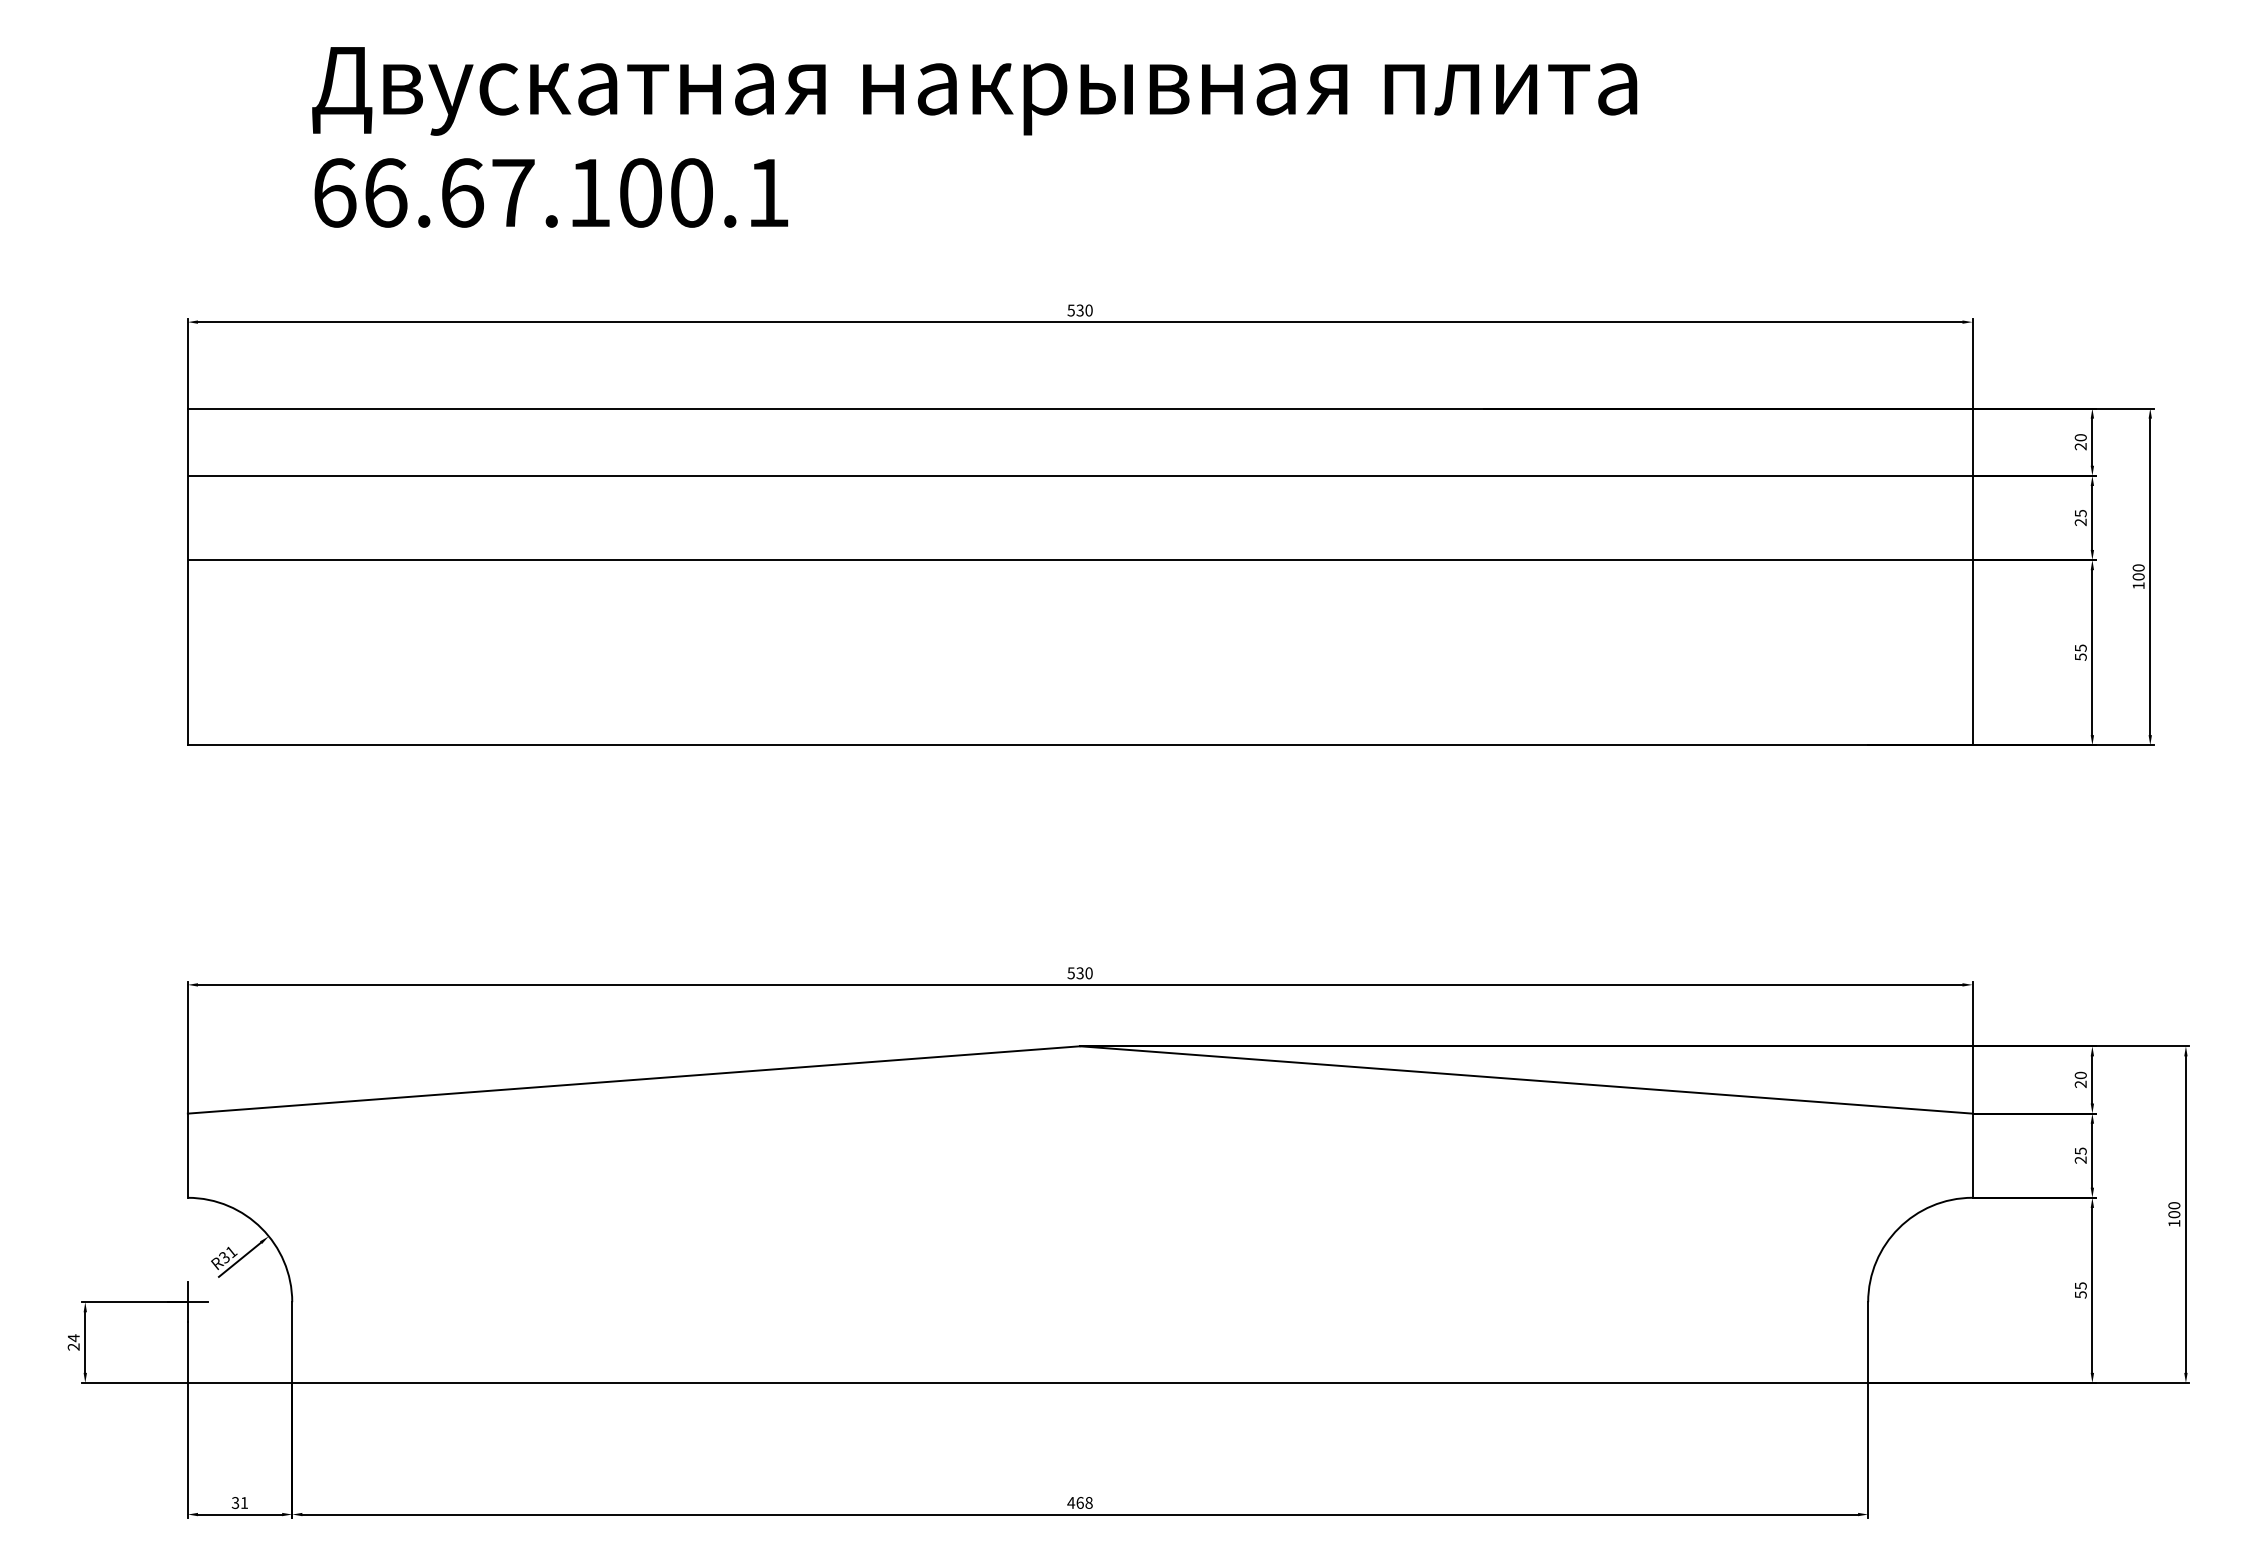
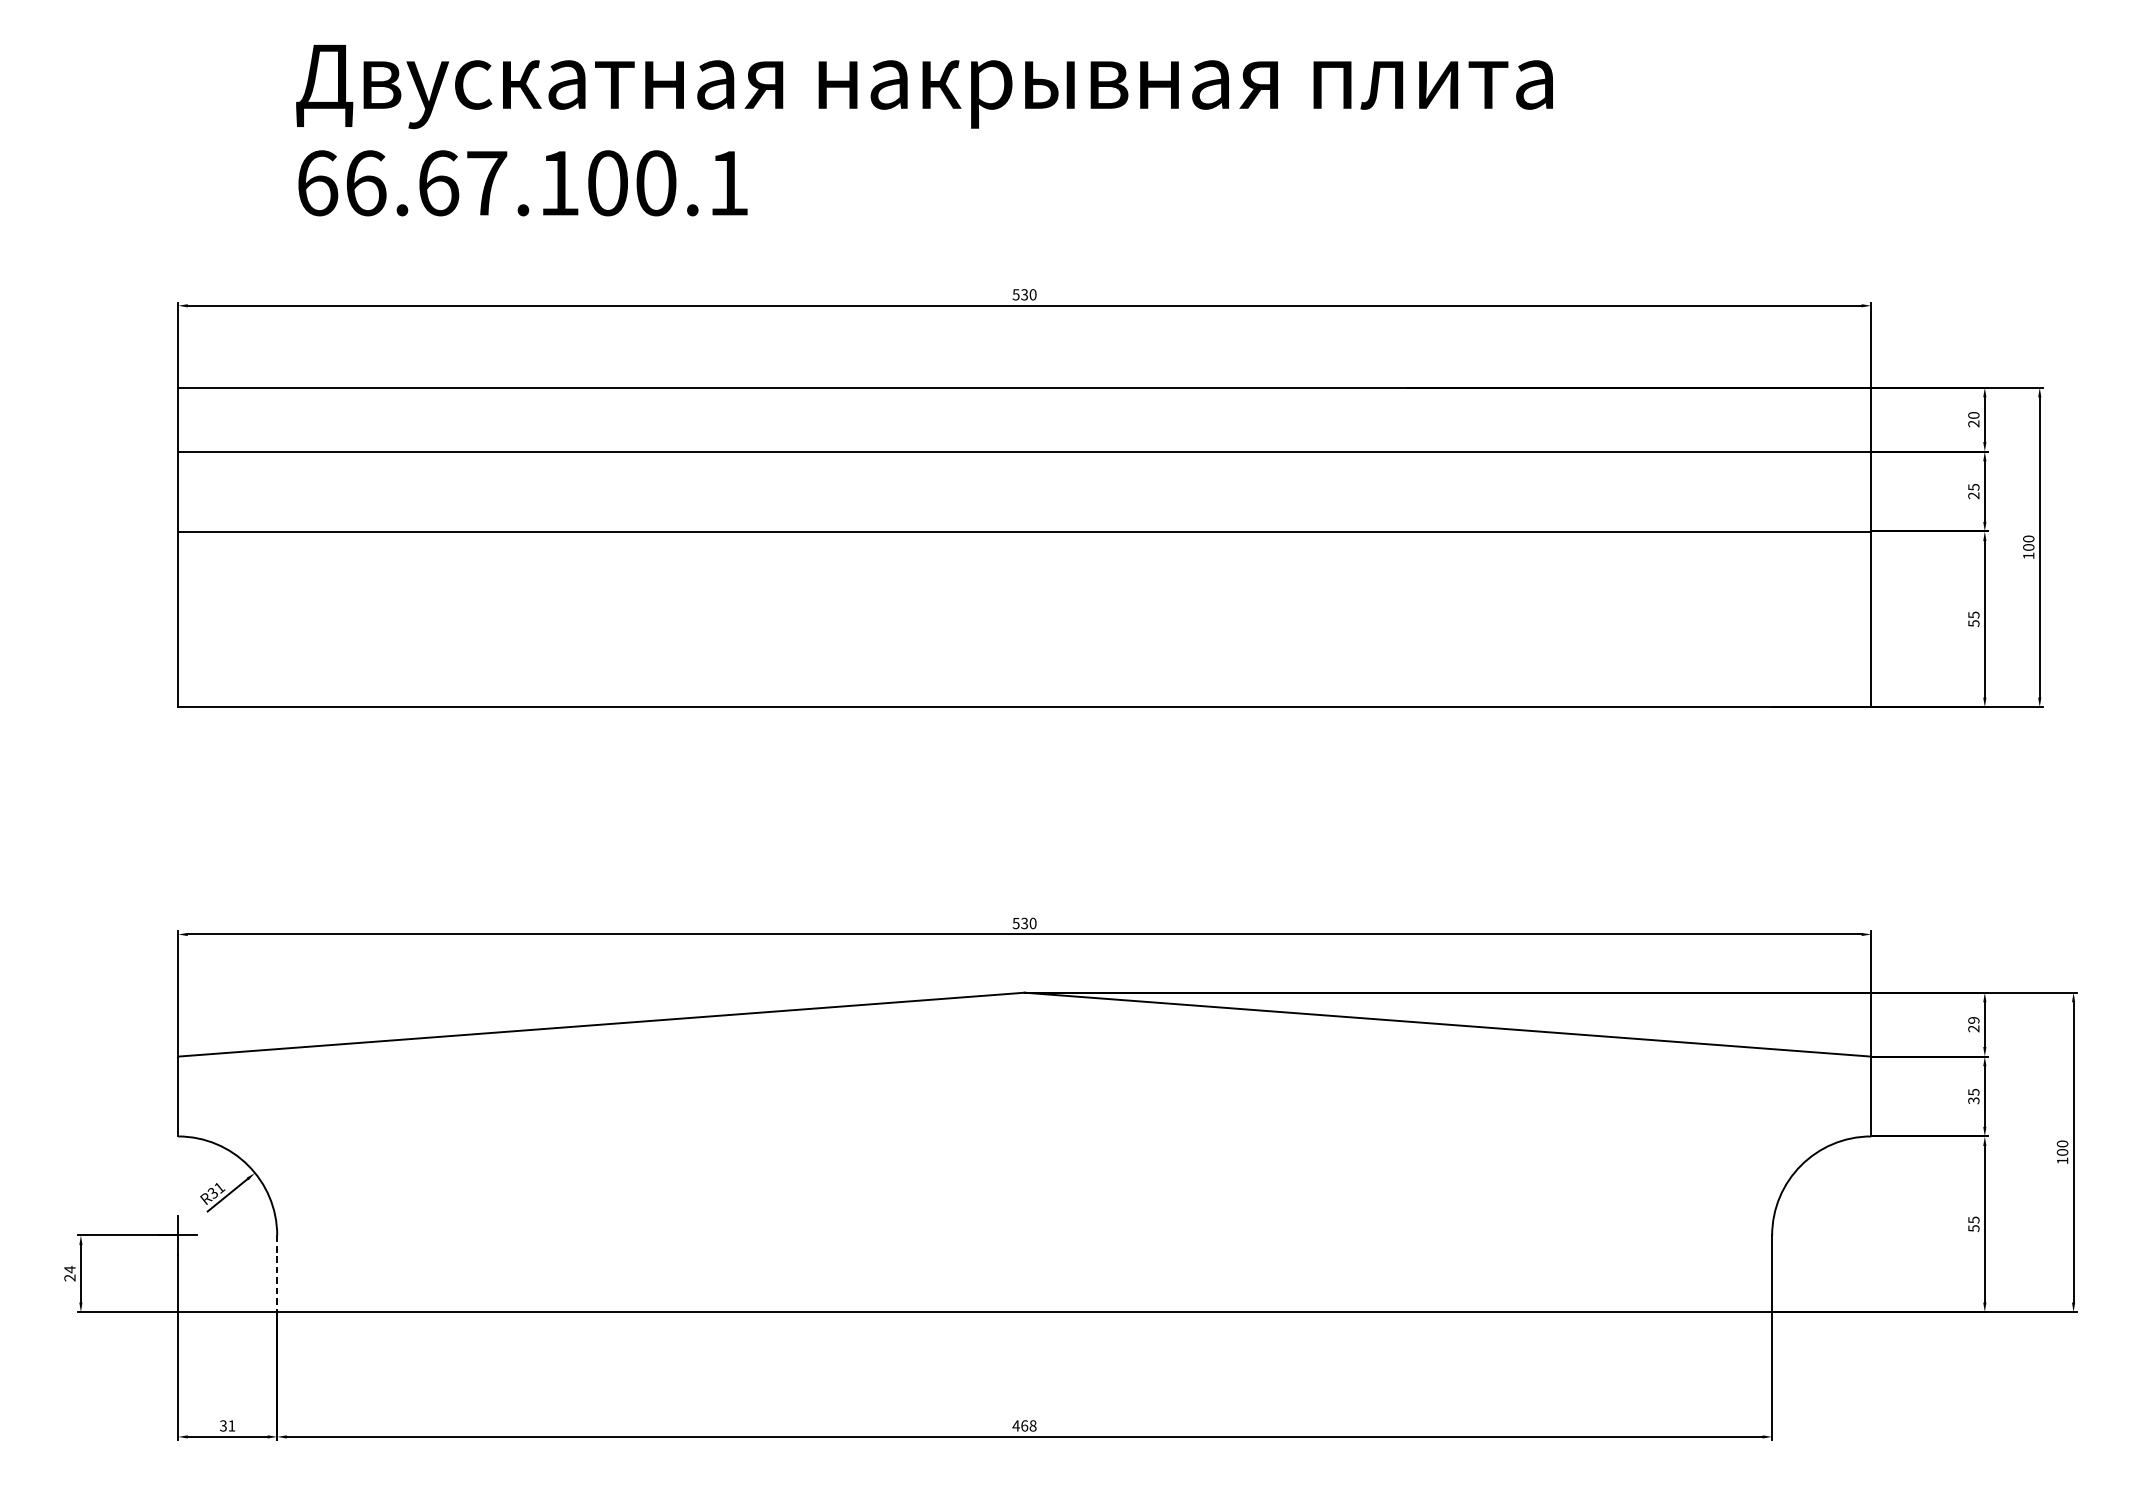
text: (2080, 1075) -> (1973, 1020), 20 -> 29
text: (2080, 1159) -> (1973, 1100), 25 -> 35
line: (292, 1343) -> (277, 1274), solid -> dashed

